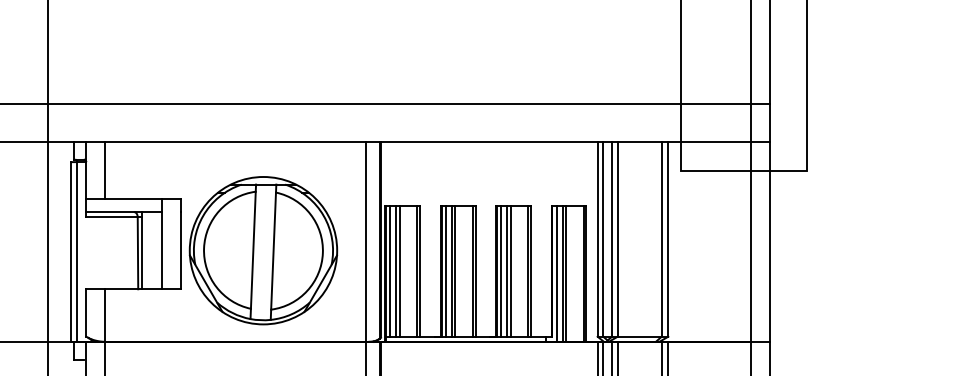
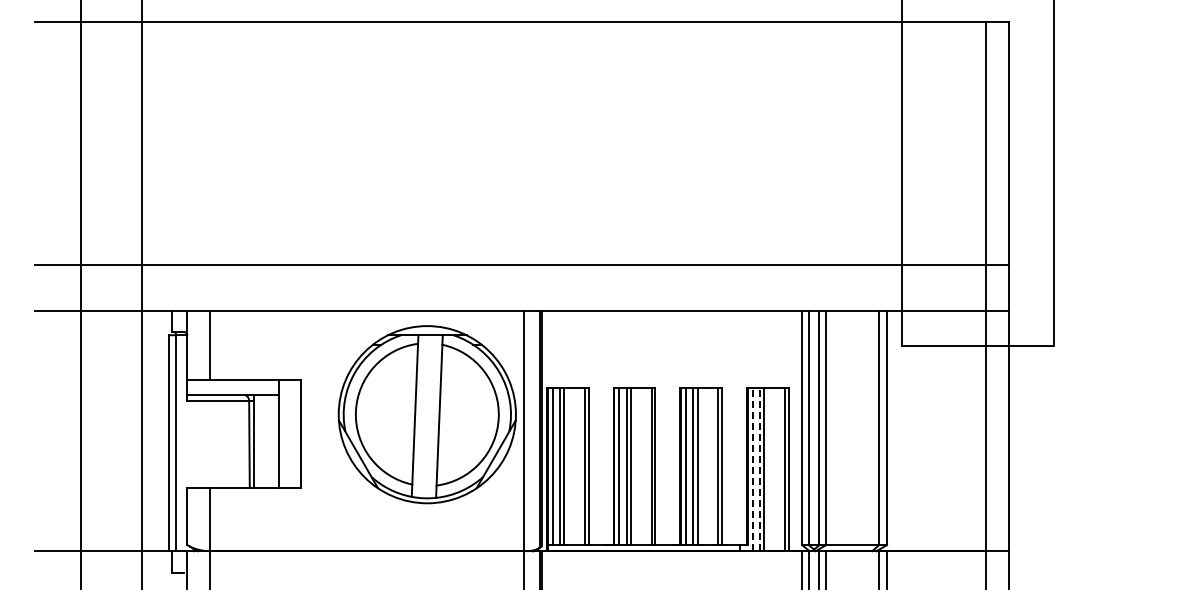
part: (262, 250) -> (426, 414), moved
line: (556, 273) -> (752, 469), solid -> dashed
line: (562, 273) -> (759, 469), solid -> dashed

